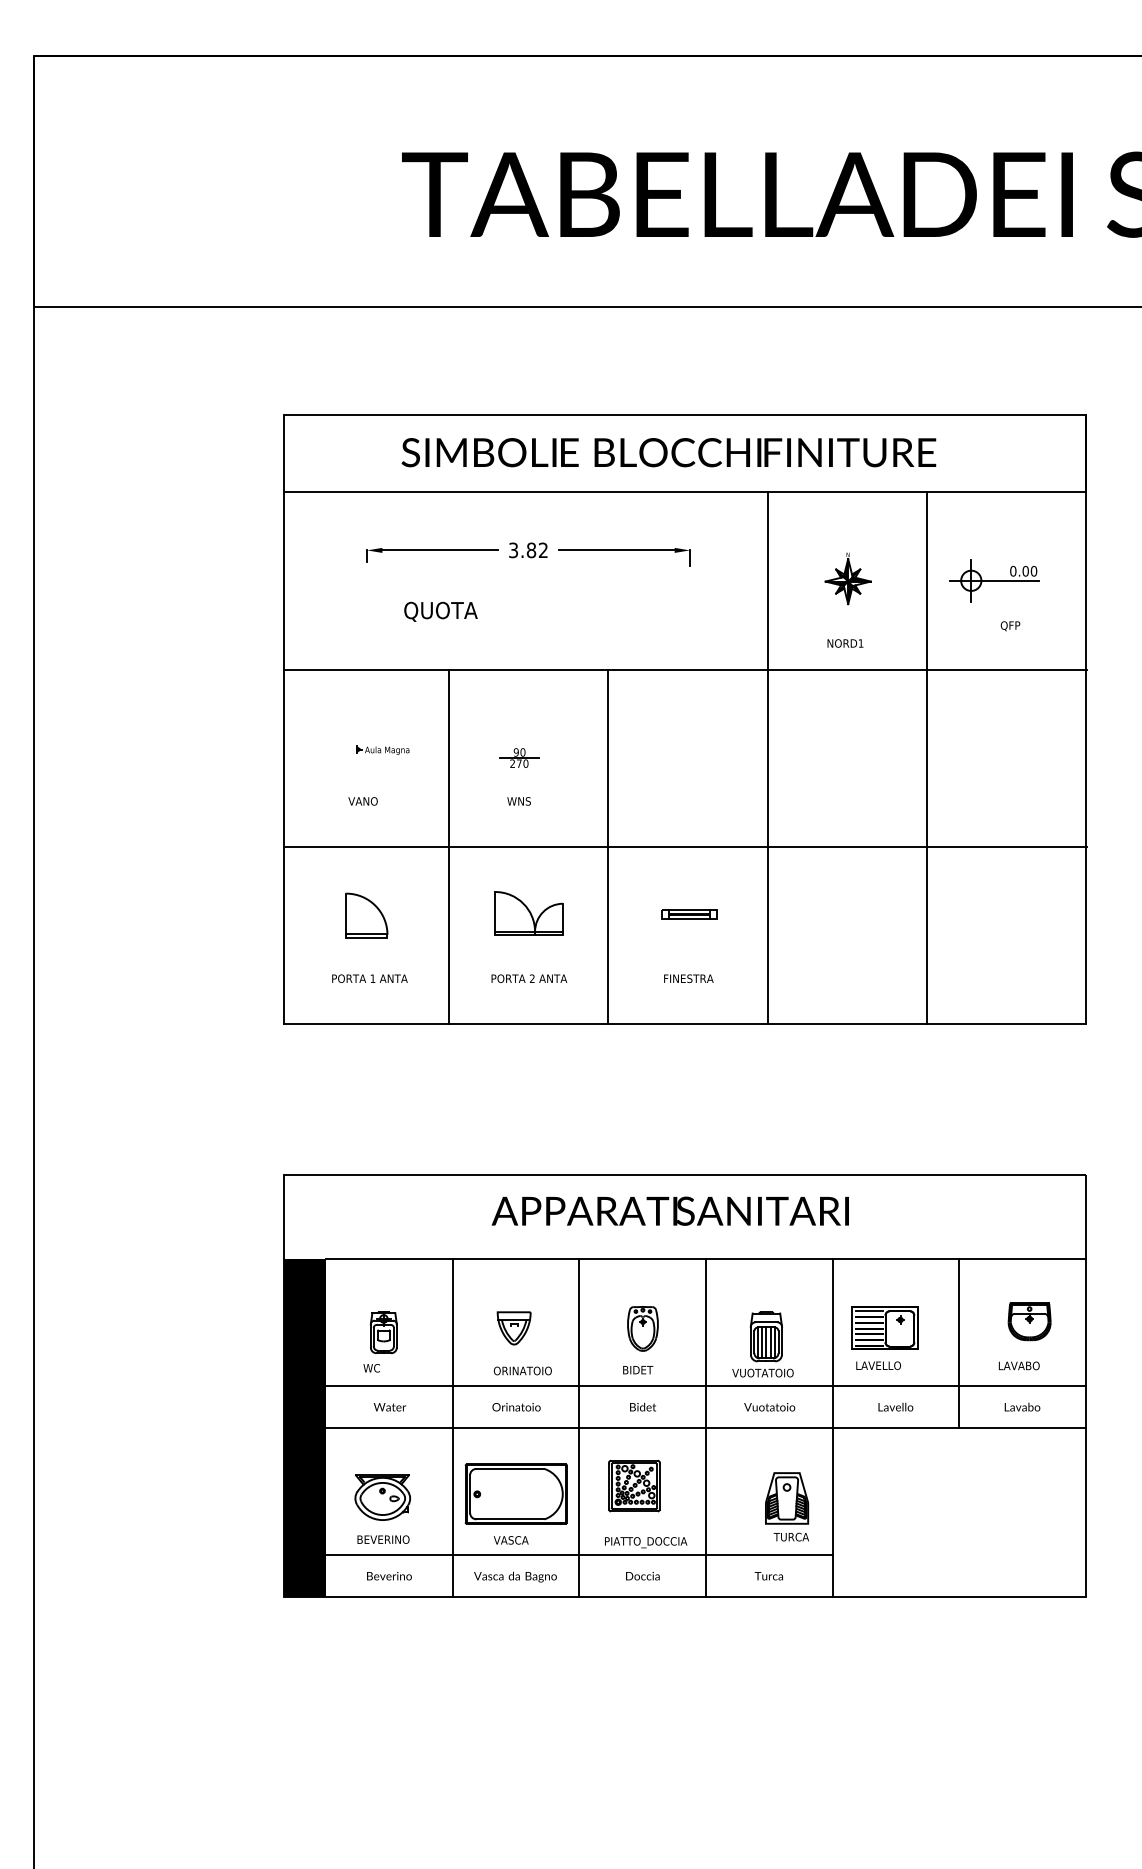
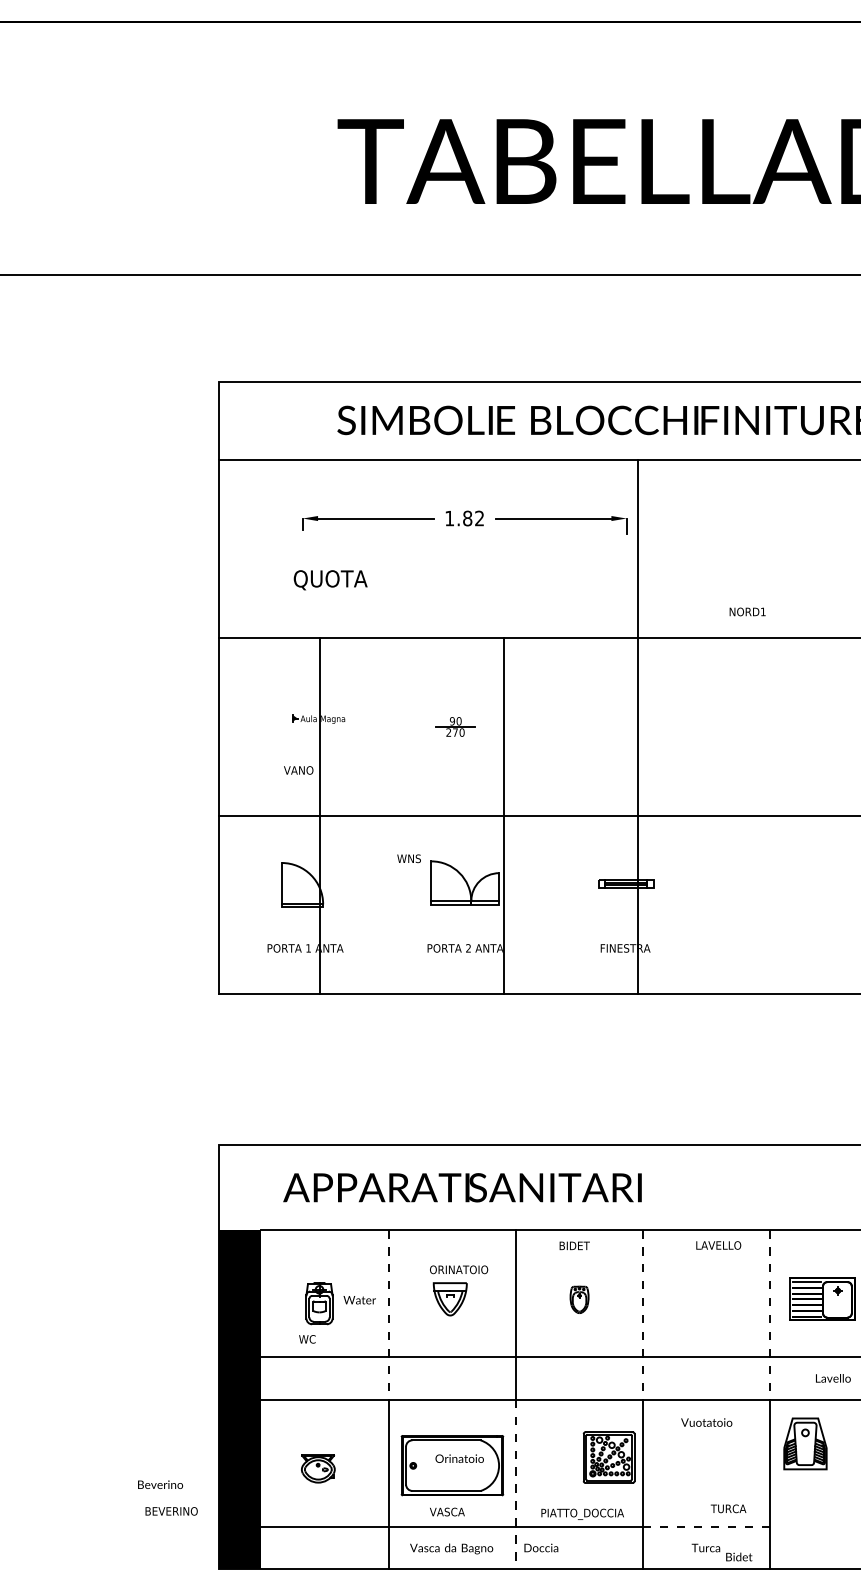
text: (513, 550) -> (449, 518), 3.82 -> 1.82
part: (847, 578) -> (784, 546), removed
text: (440, 611) -> (330, 579), moved
text: (845, 643) -> (747, 611), moved
line: (767, 758) -> (637, 727), moved
text: (518, 801) -> (408, 858), moved
line: (448, 846) -> (320, 815), moved
line: (608, 846) -> (503, 815), moved
text: (669, 1210) -> (461, 1187), moved
part: (642, 1328) -> (579, 1299), size x0.6
line: (452, 1344) -> (388, 1315), solid -> dashed
line: (706, 1344) -> (643, 1315), solid -> dashed
part: (762, 1344) -> (699, 1315), removed
line: (832, 1344) -> (769, 1315), solid -> dashed
text: (878, 1365) -> (718, 1245), moved
text: (522, 1370) -> (458, 1269), moved
text: (638, 1370) -> (575, 1246), moved
text: (642, 1406) -> (738, 1556), moved
text: (389, 1407) -> (359, 1300), moved
text: (516, 1407) -> (459, 1459), moved
text: (769, 1407) -> (706, 1422), moved
part: (634, 1485) -> (609, 1457), moved
part: (382, 1497) -> (318, 1469), size x0.6
part: (787, 1498) -> (805, 1443), moved
line: (579, 1513) -> (515, 1485), solid -> dashed
text: (383, 1539) -> (171, 1511), moved
line: (769, 1555) -> (706, 1527), solid -> dashed
text: (389, 1576) -> (160, 1485), moved
text: (642, 1576) -> (540, 1548), moved

